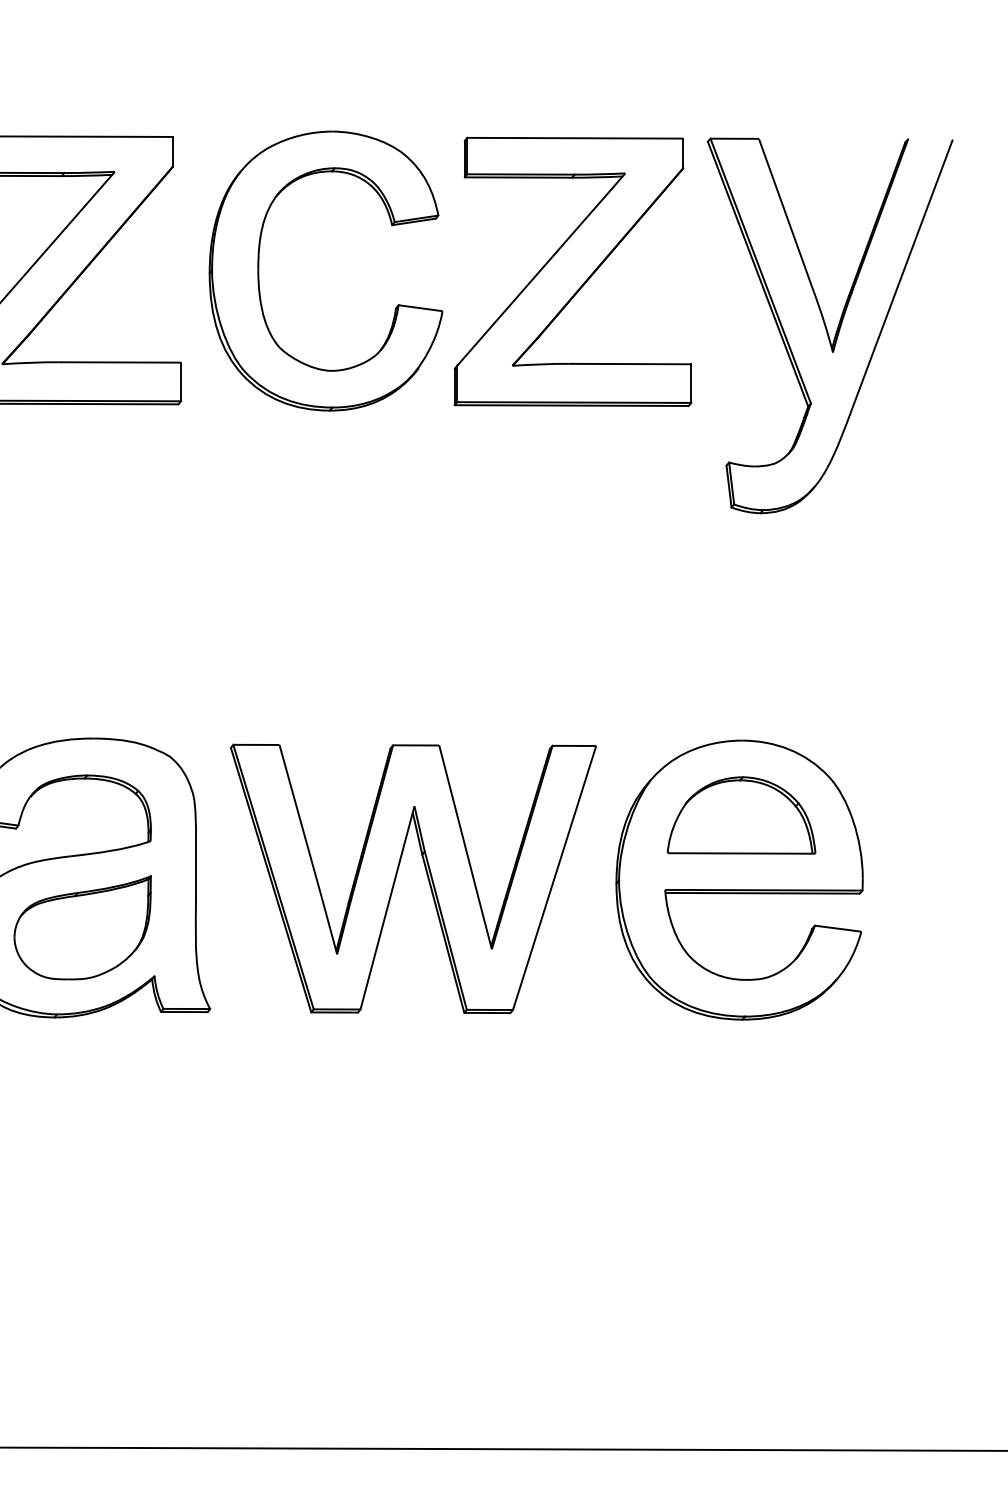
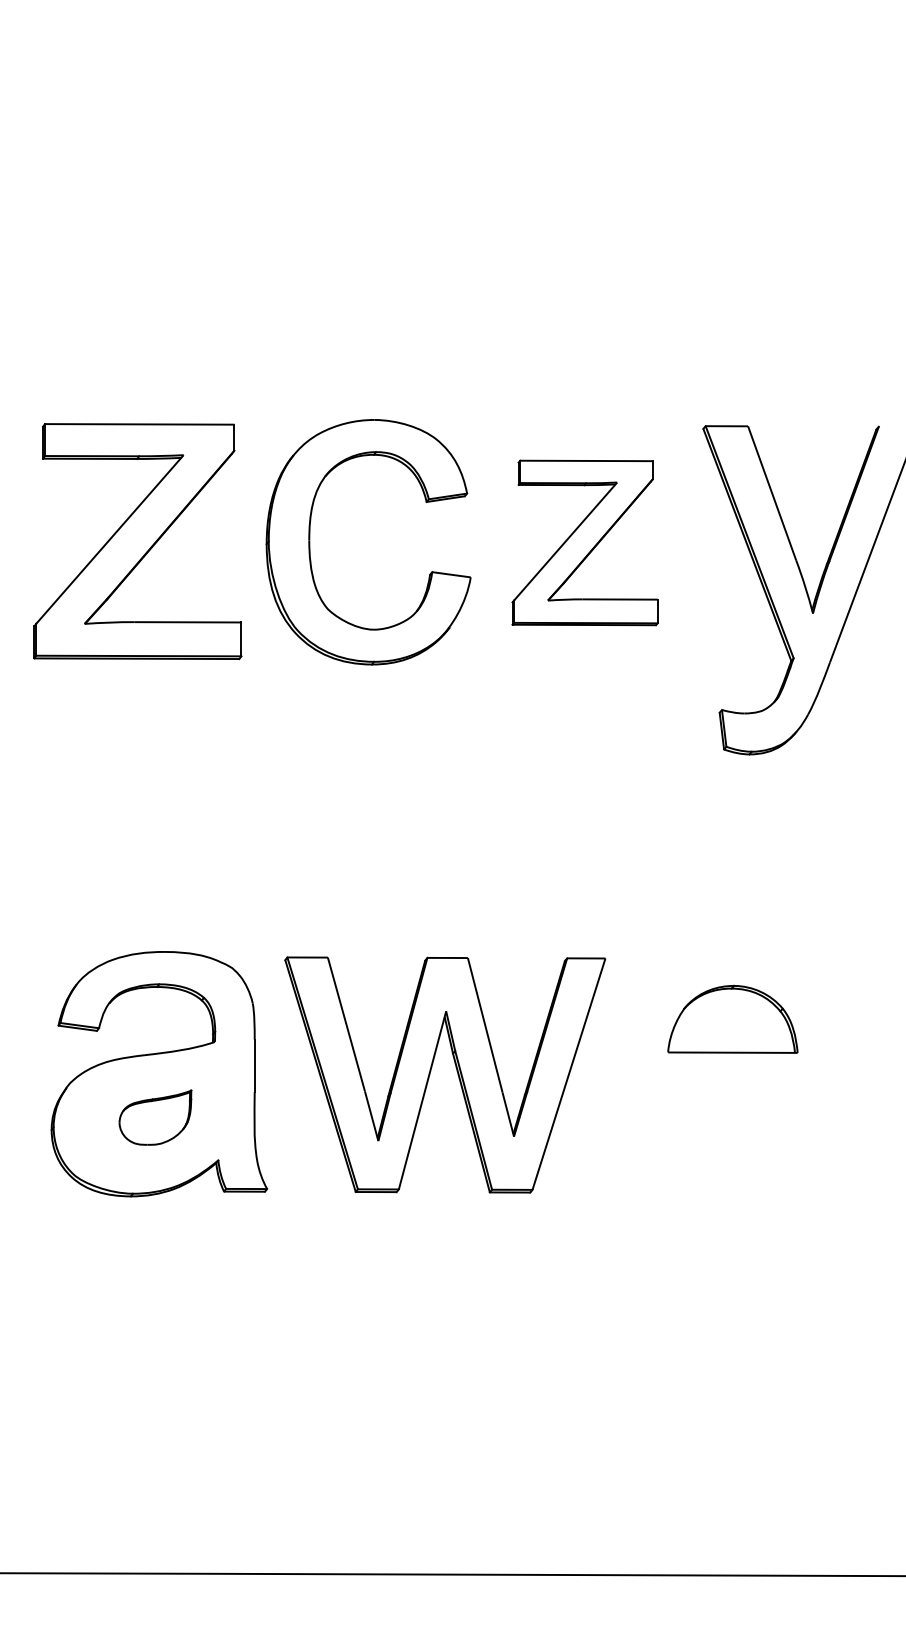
part: (572, 271) -> (584, 542), size x0.7
part: (738, 879) -> (730, 1075), removed
part: (82, 927) -> (155, 1117), size x0.6

